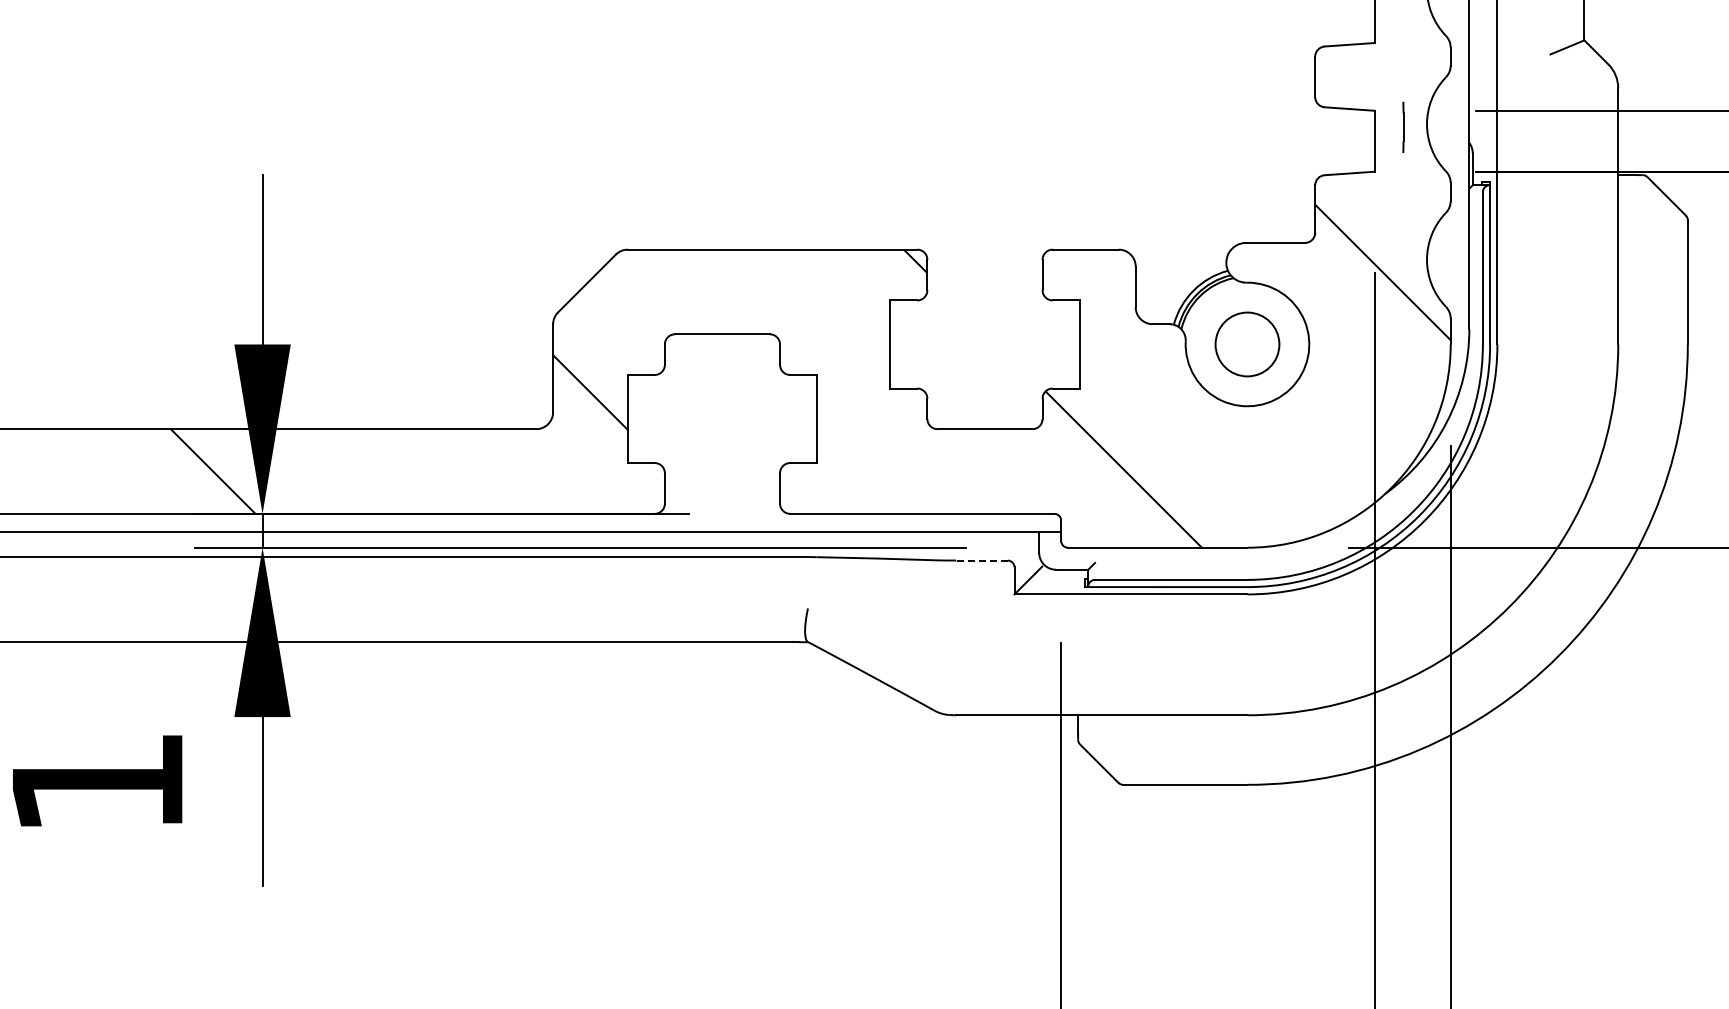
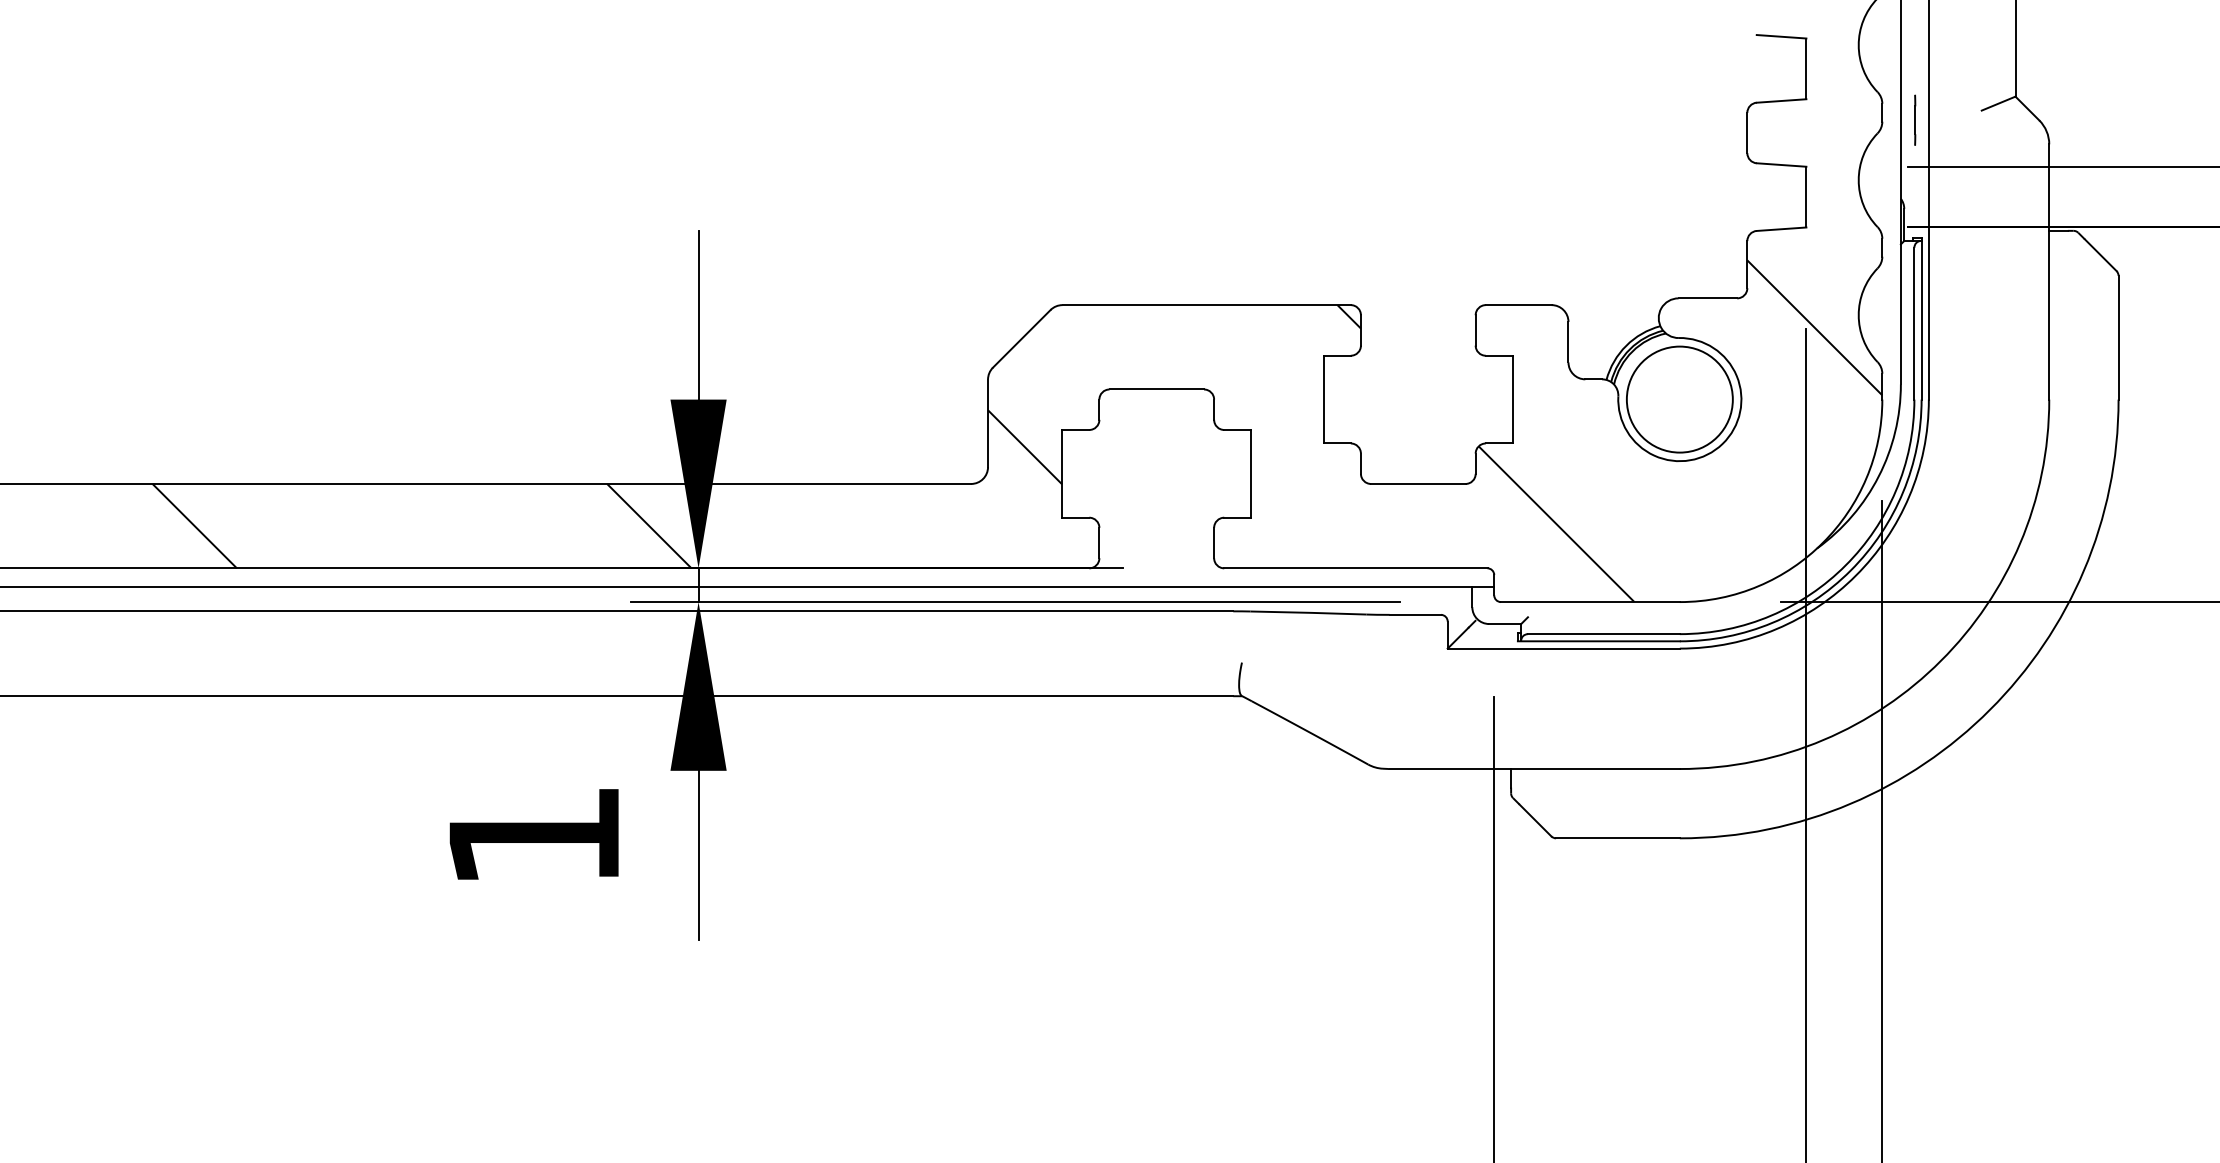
line: (1403, 126) -> (1915, 119), moved
circle: (1247, 344) -> (1679, 399), size x1.67
line: (982, 560) -> (1415, 614), dashed -> solid

